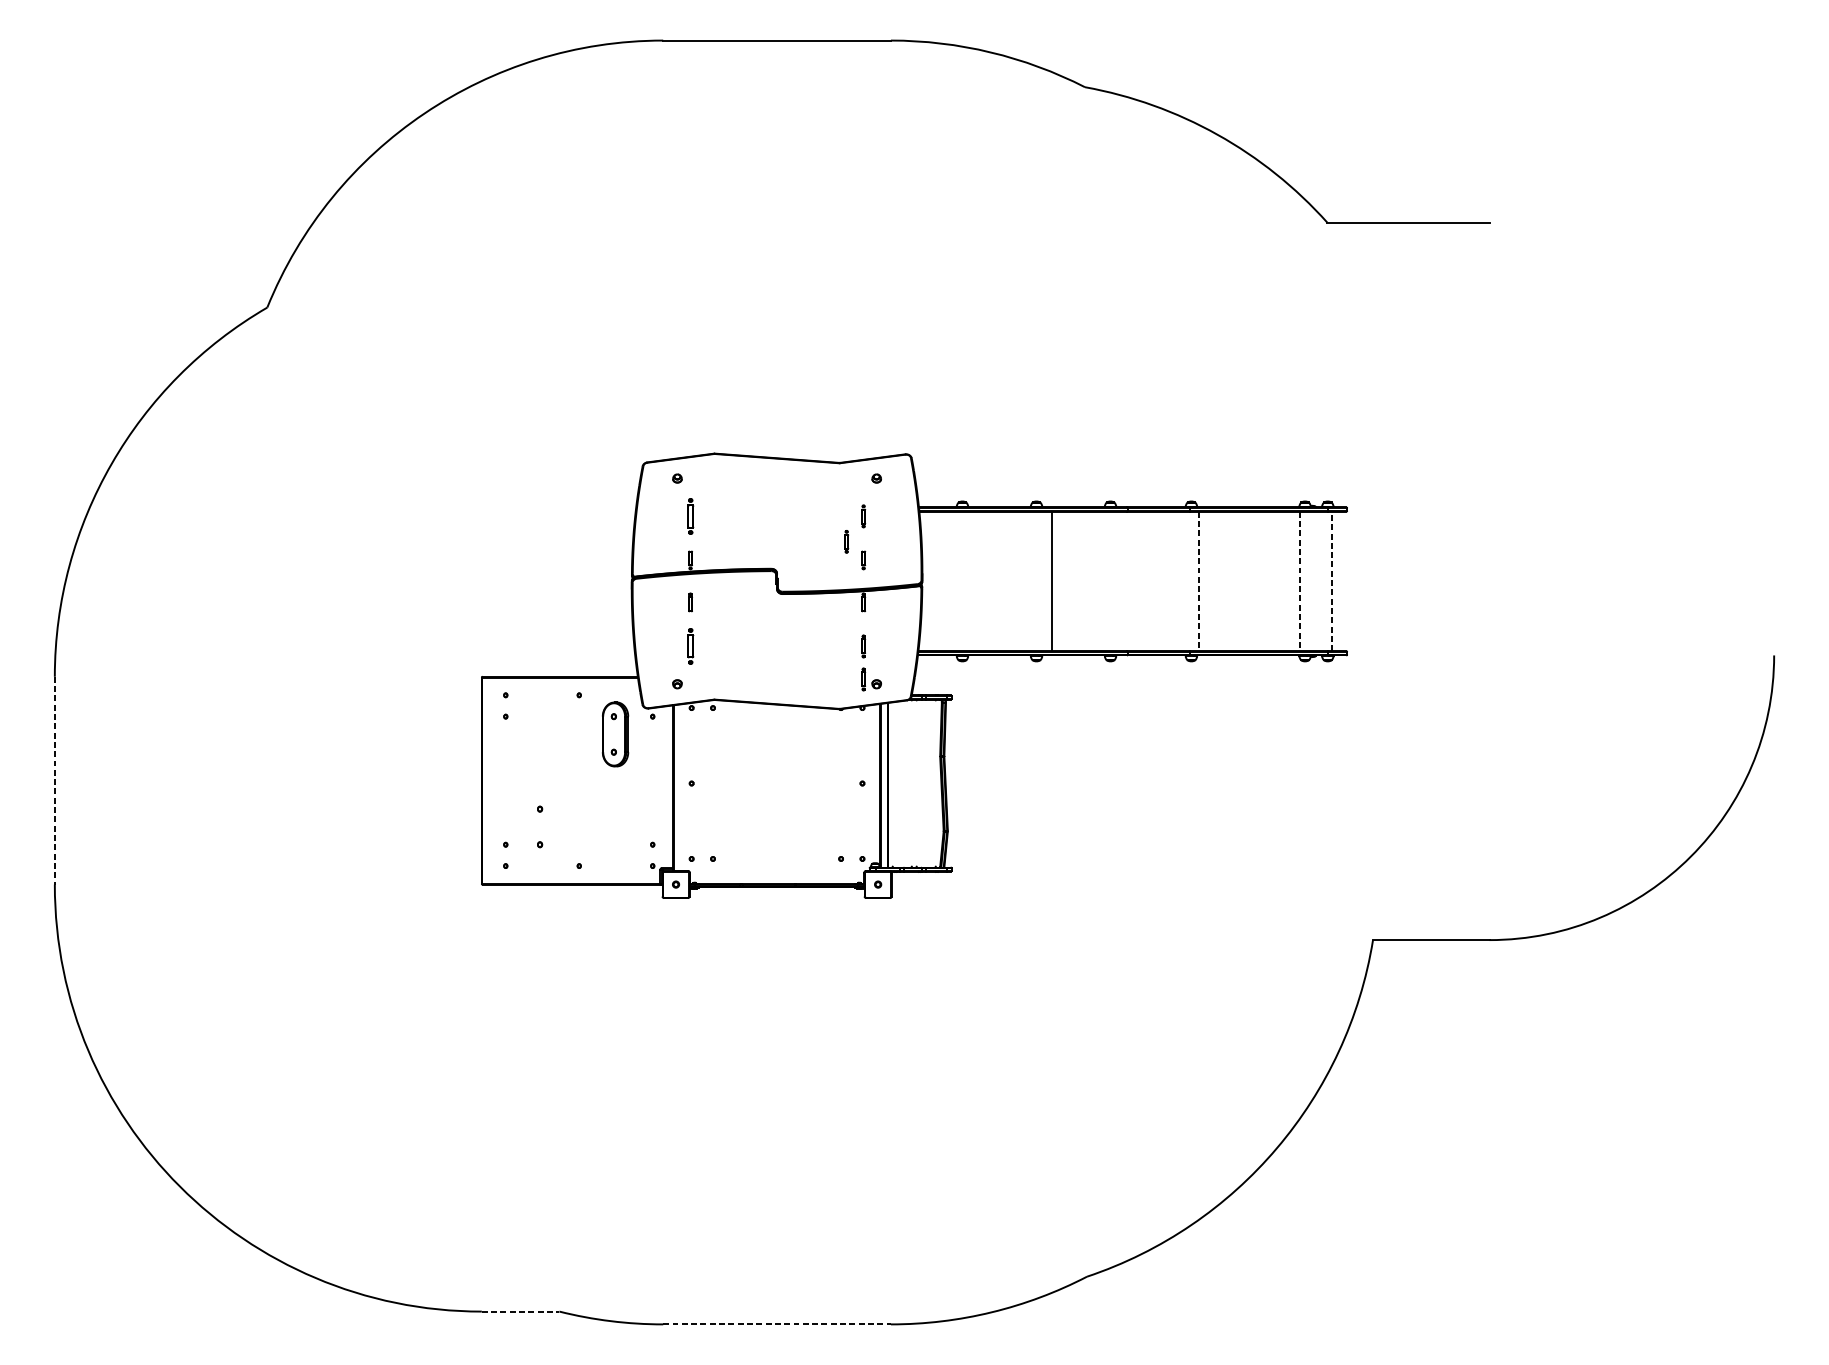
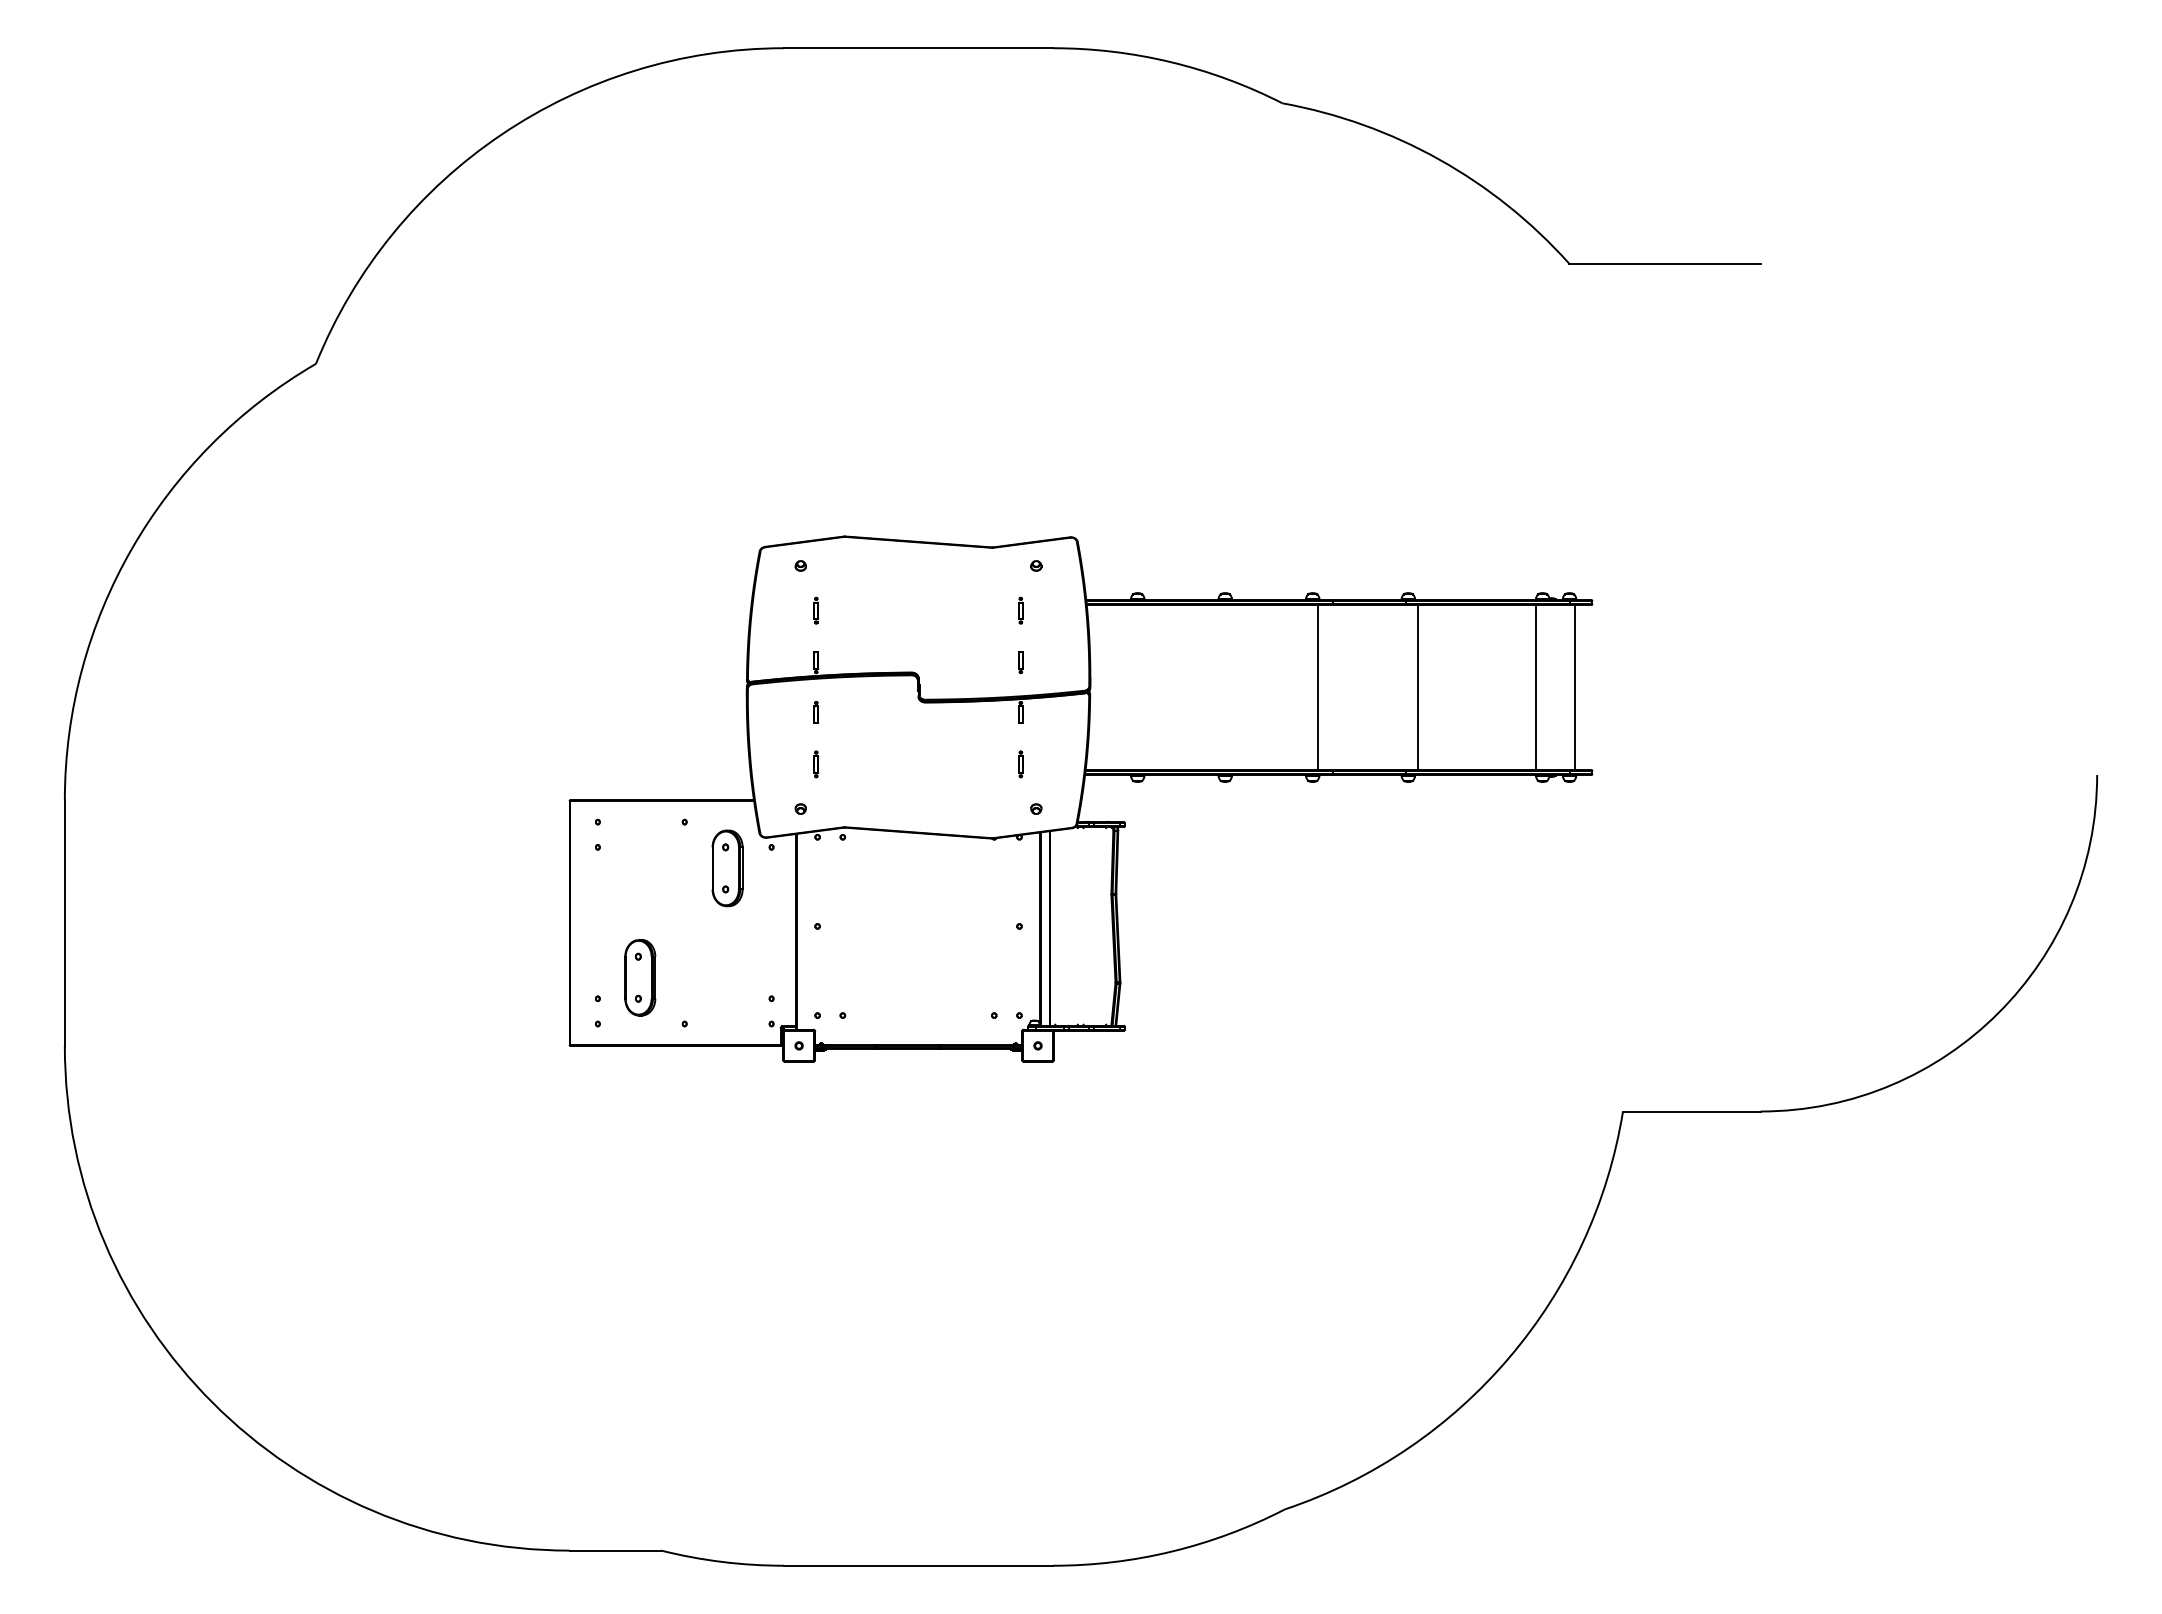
part: (689, 516) -> (815, 610), size x0.62
part: (846, 541) -> (1000, 640), removed
line: (1051, 581) -> (1318, 687), moved
line: (1332, 581) -> (1574, 687), dashed -> solid
line: (1199, 582) -> (1417, 688), dashed -> solid
line: (1299, 582) -> (1536, 688), dashed -> solid
part: (689, 646) -> (815, 764), size x0.62
part: (863, 679) -> (1020, 803), removed
line: (54, 781) -> (64, 923), dashed -> solid
part: (541, 826) -> (640, 977), added
line: (520, 1311) -> (615, 1550), dashed -> solid
line: (777, 1324) -> (918, 1565), dashed -> solid

